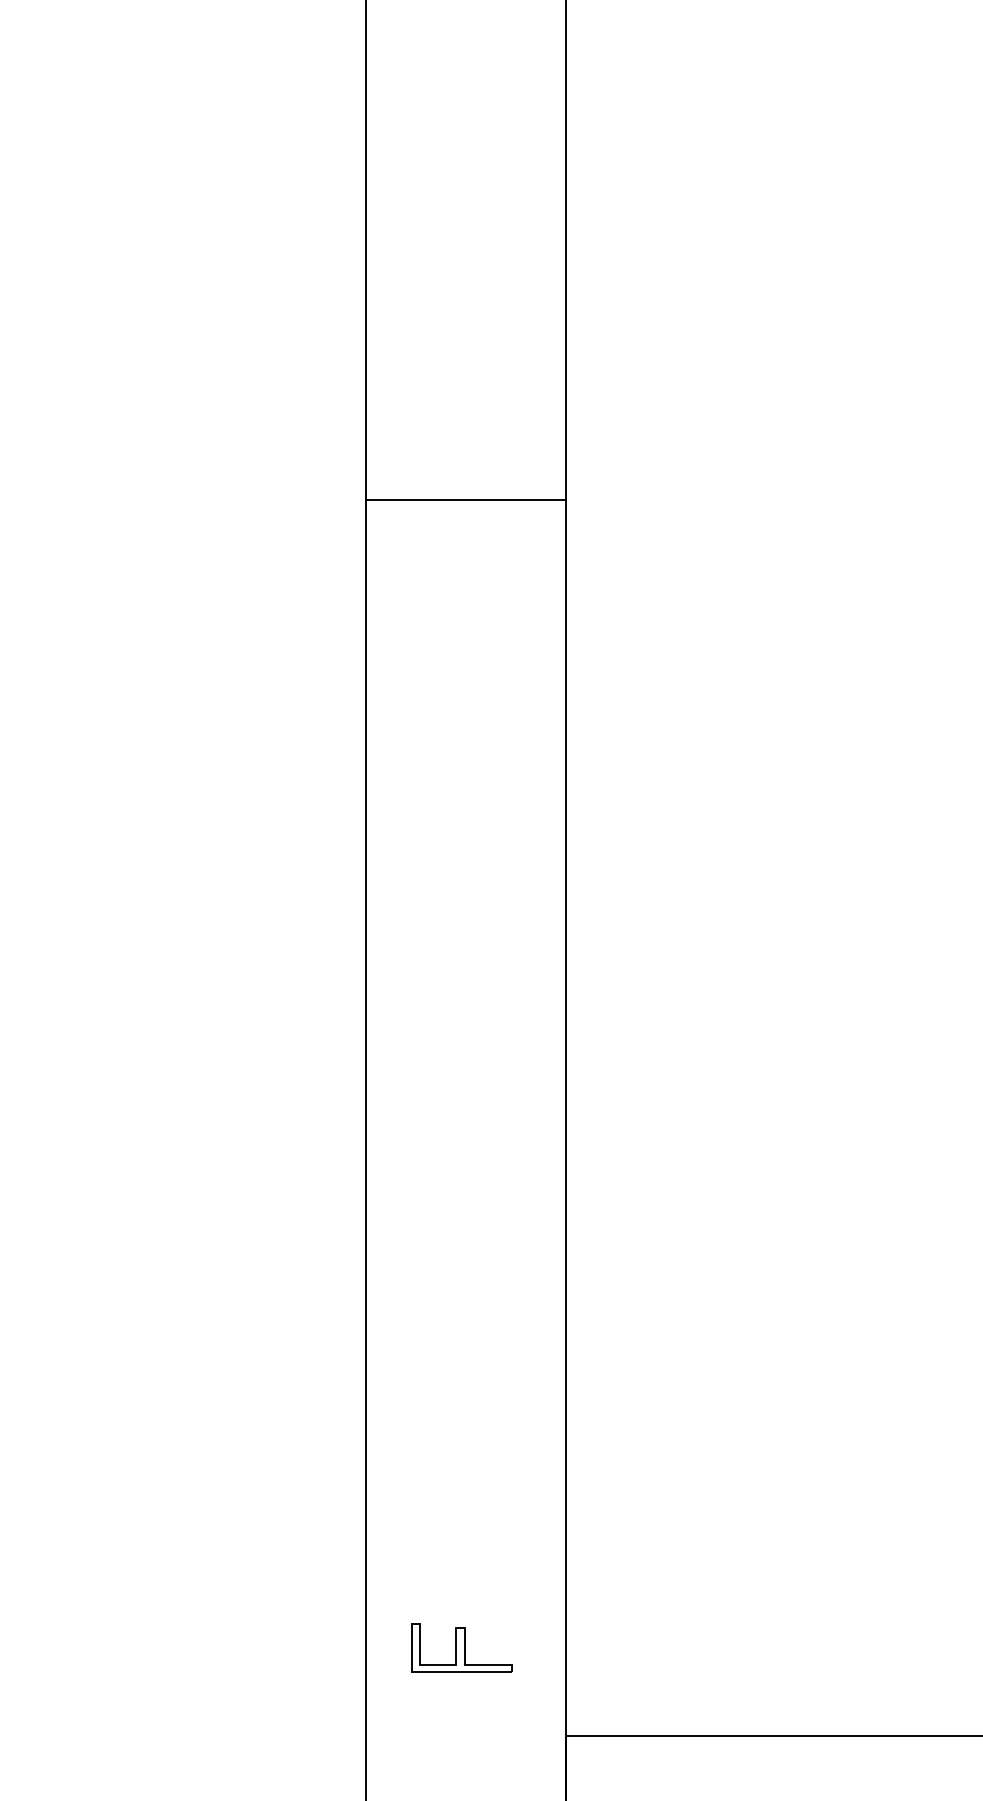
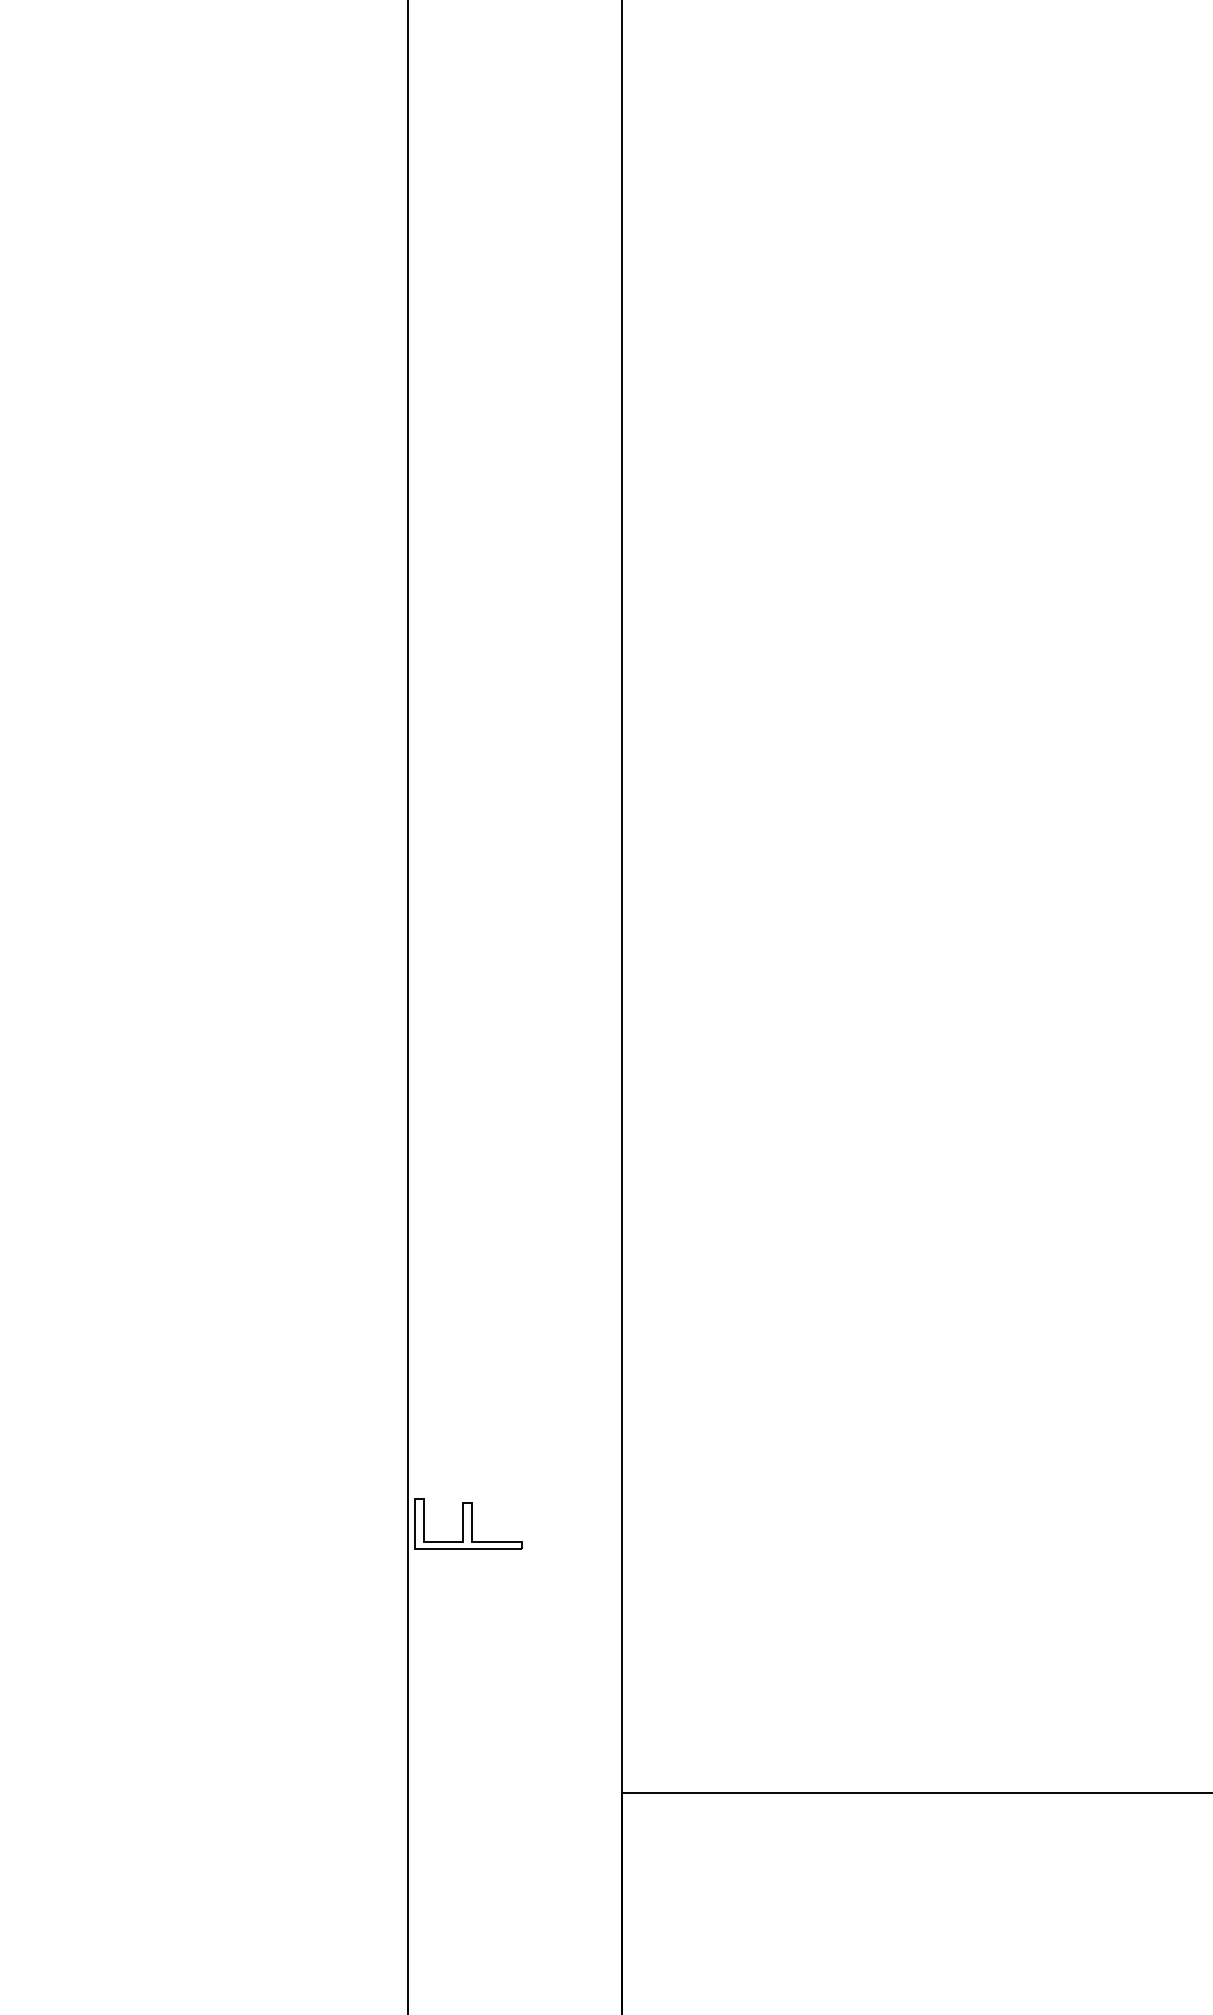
line: (465, 499) -> (514, 472), removed
part: (461, 1647) -> (468, 1523), moved

